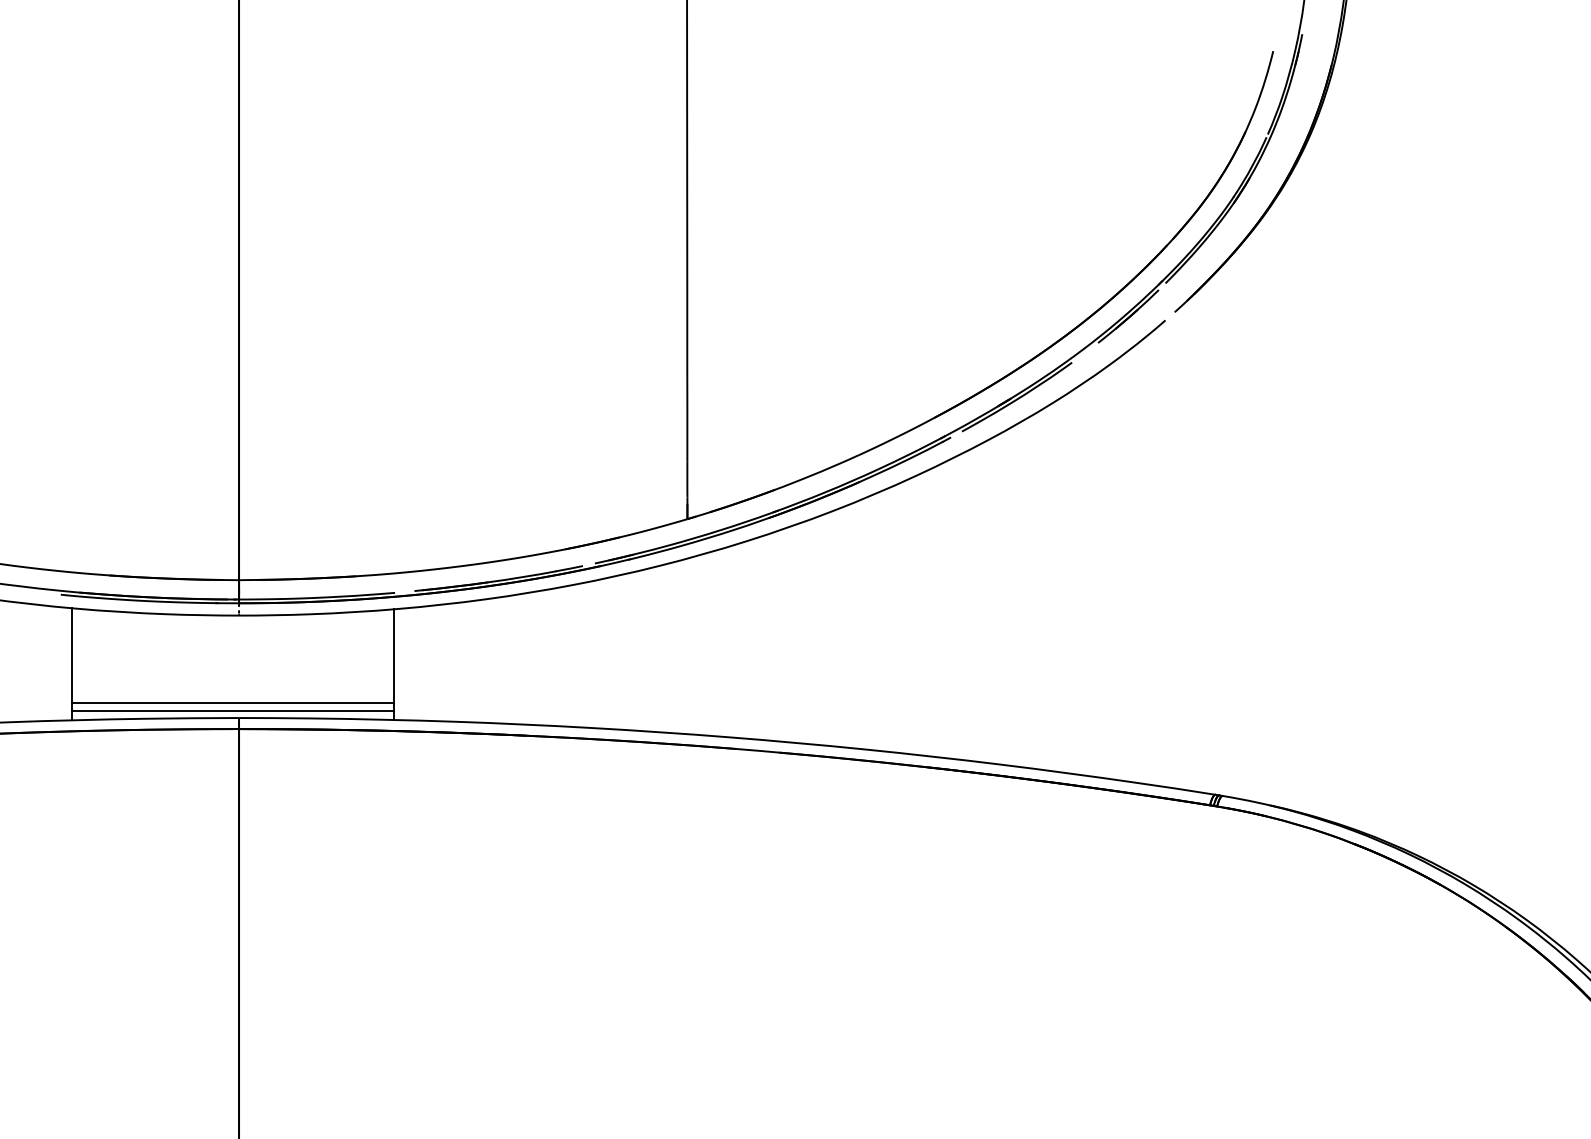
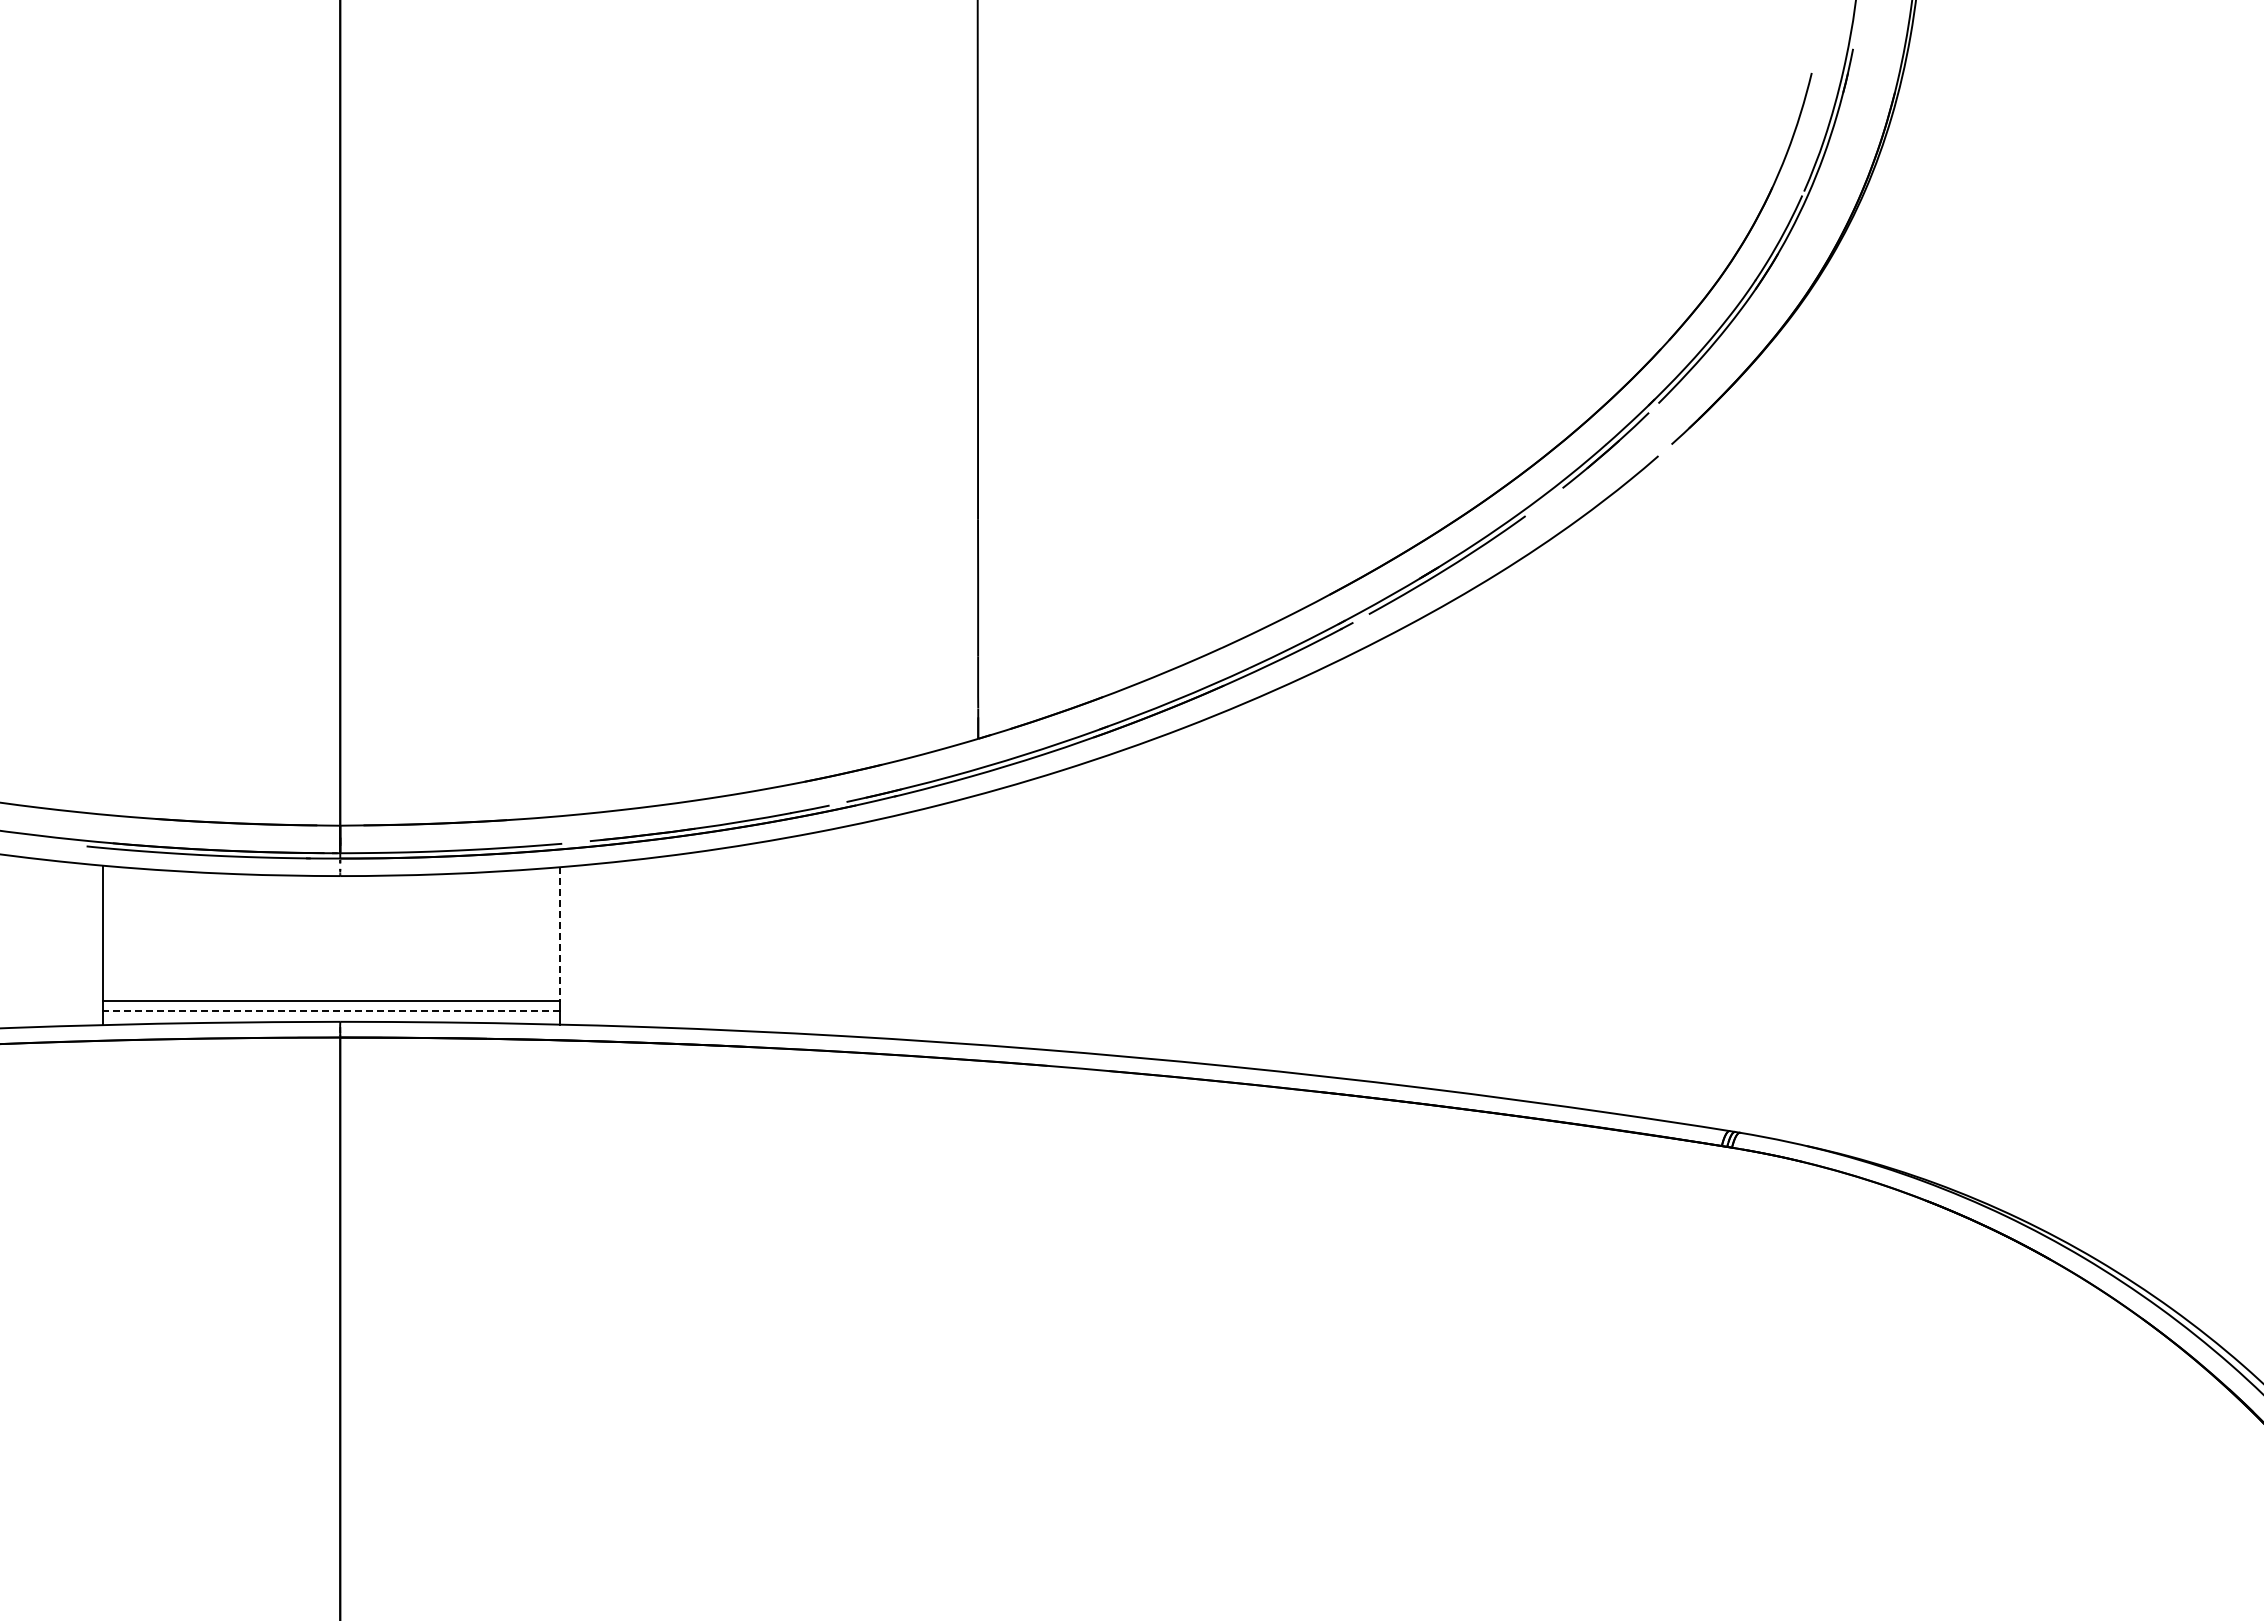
line: (393, 656) -> (560, 934), solid -> dashed
line: (232, 710) -> (331, 1011), solid -> dashed

